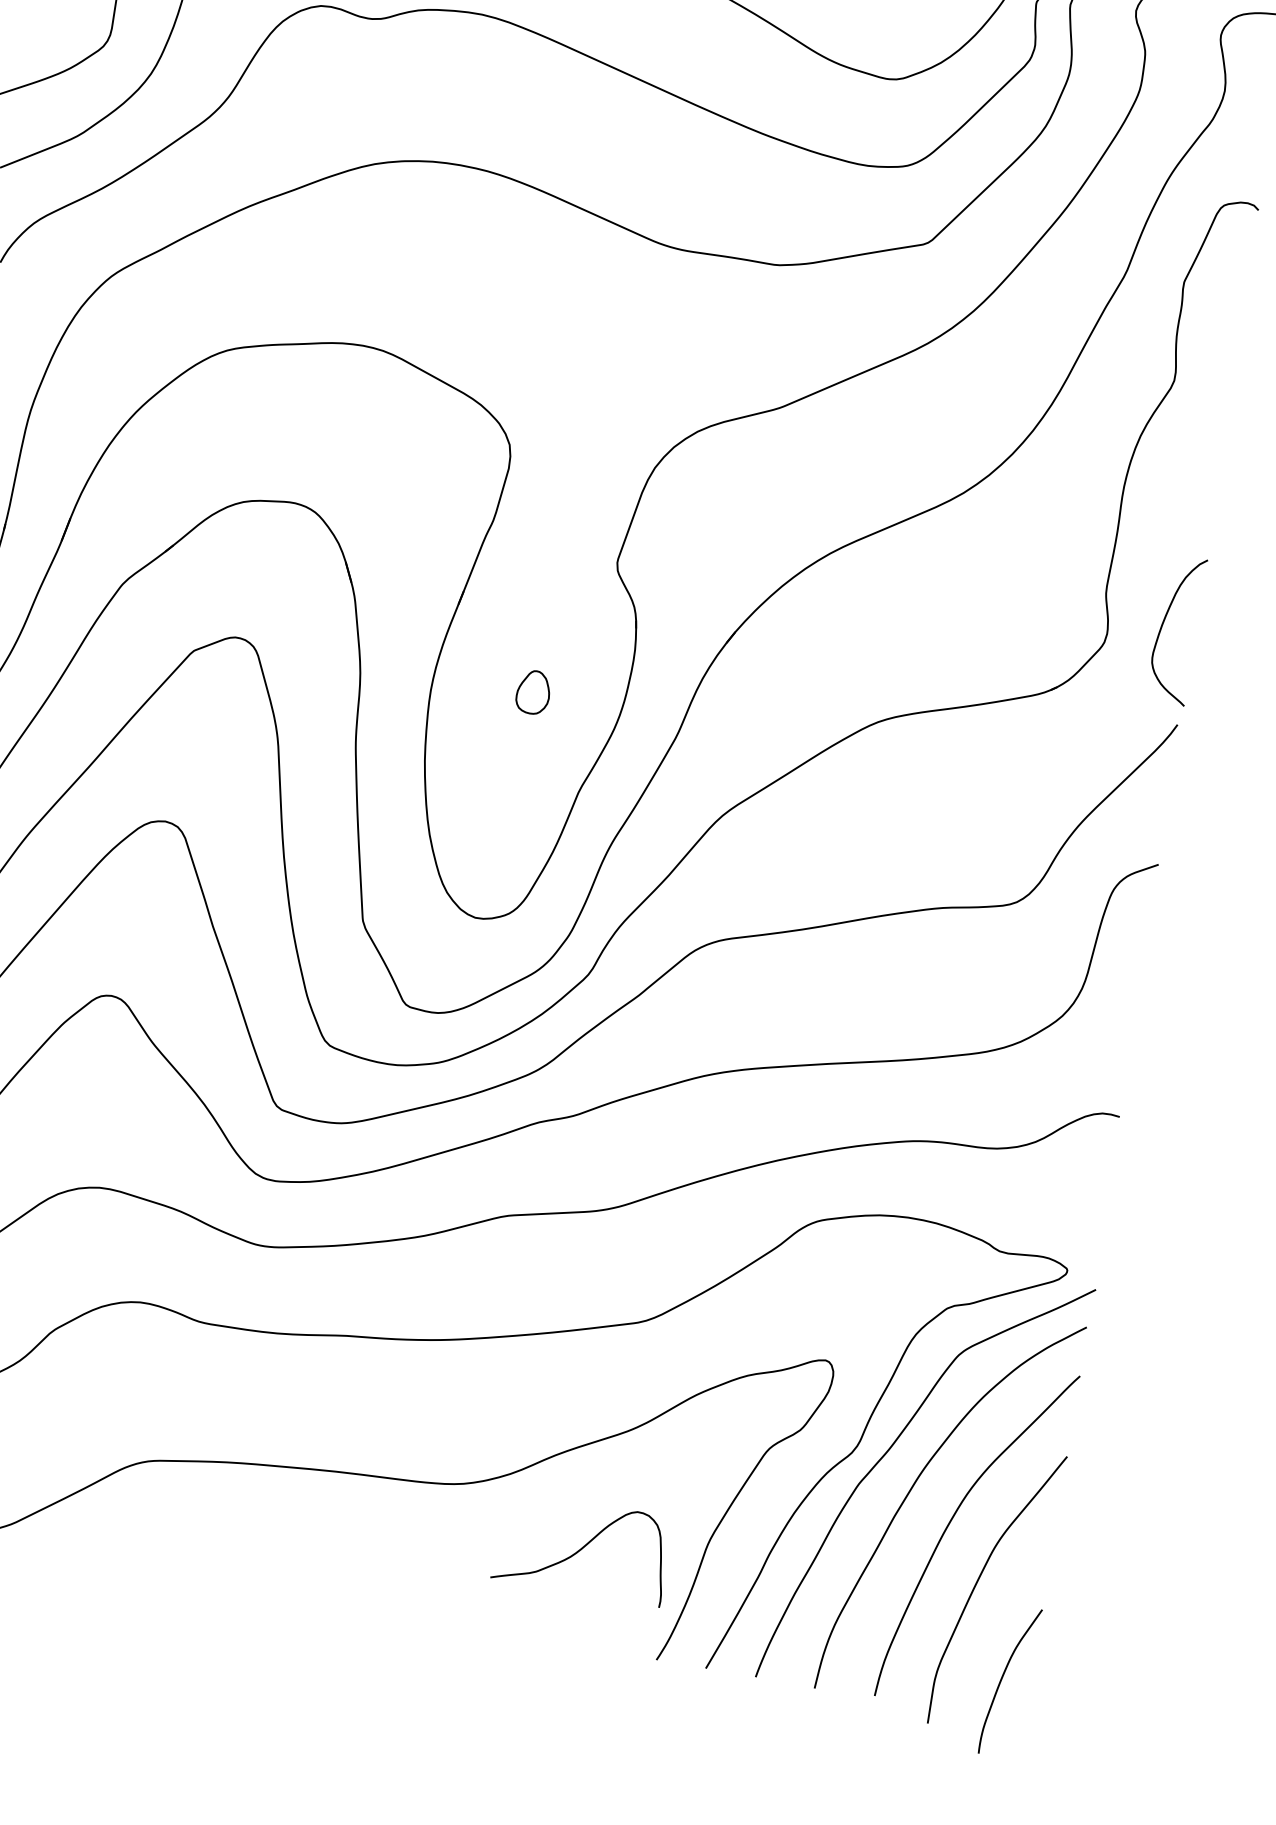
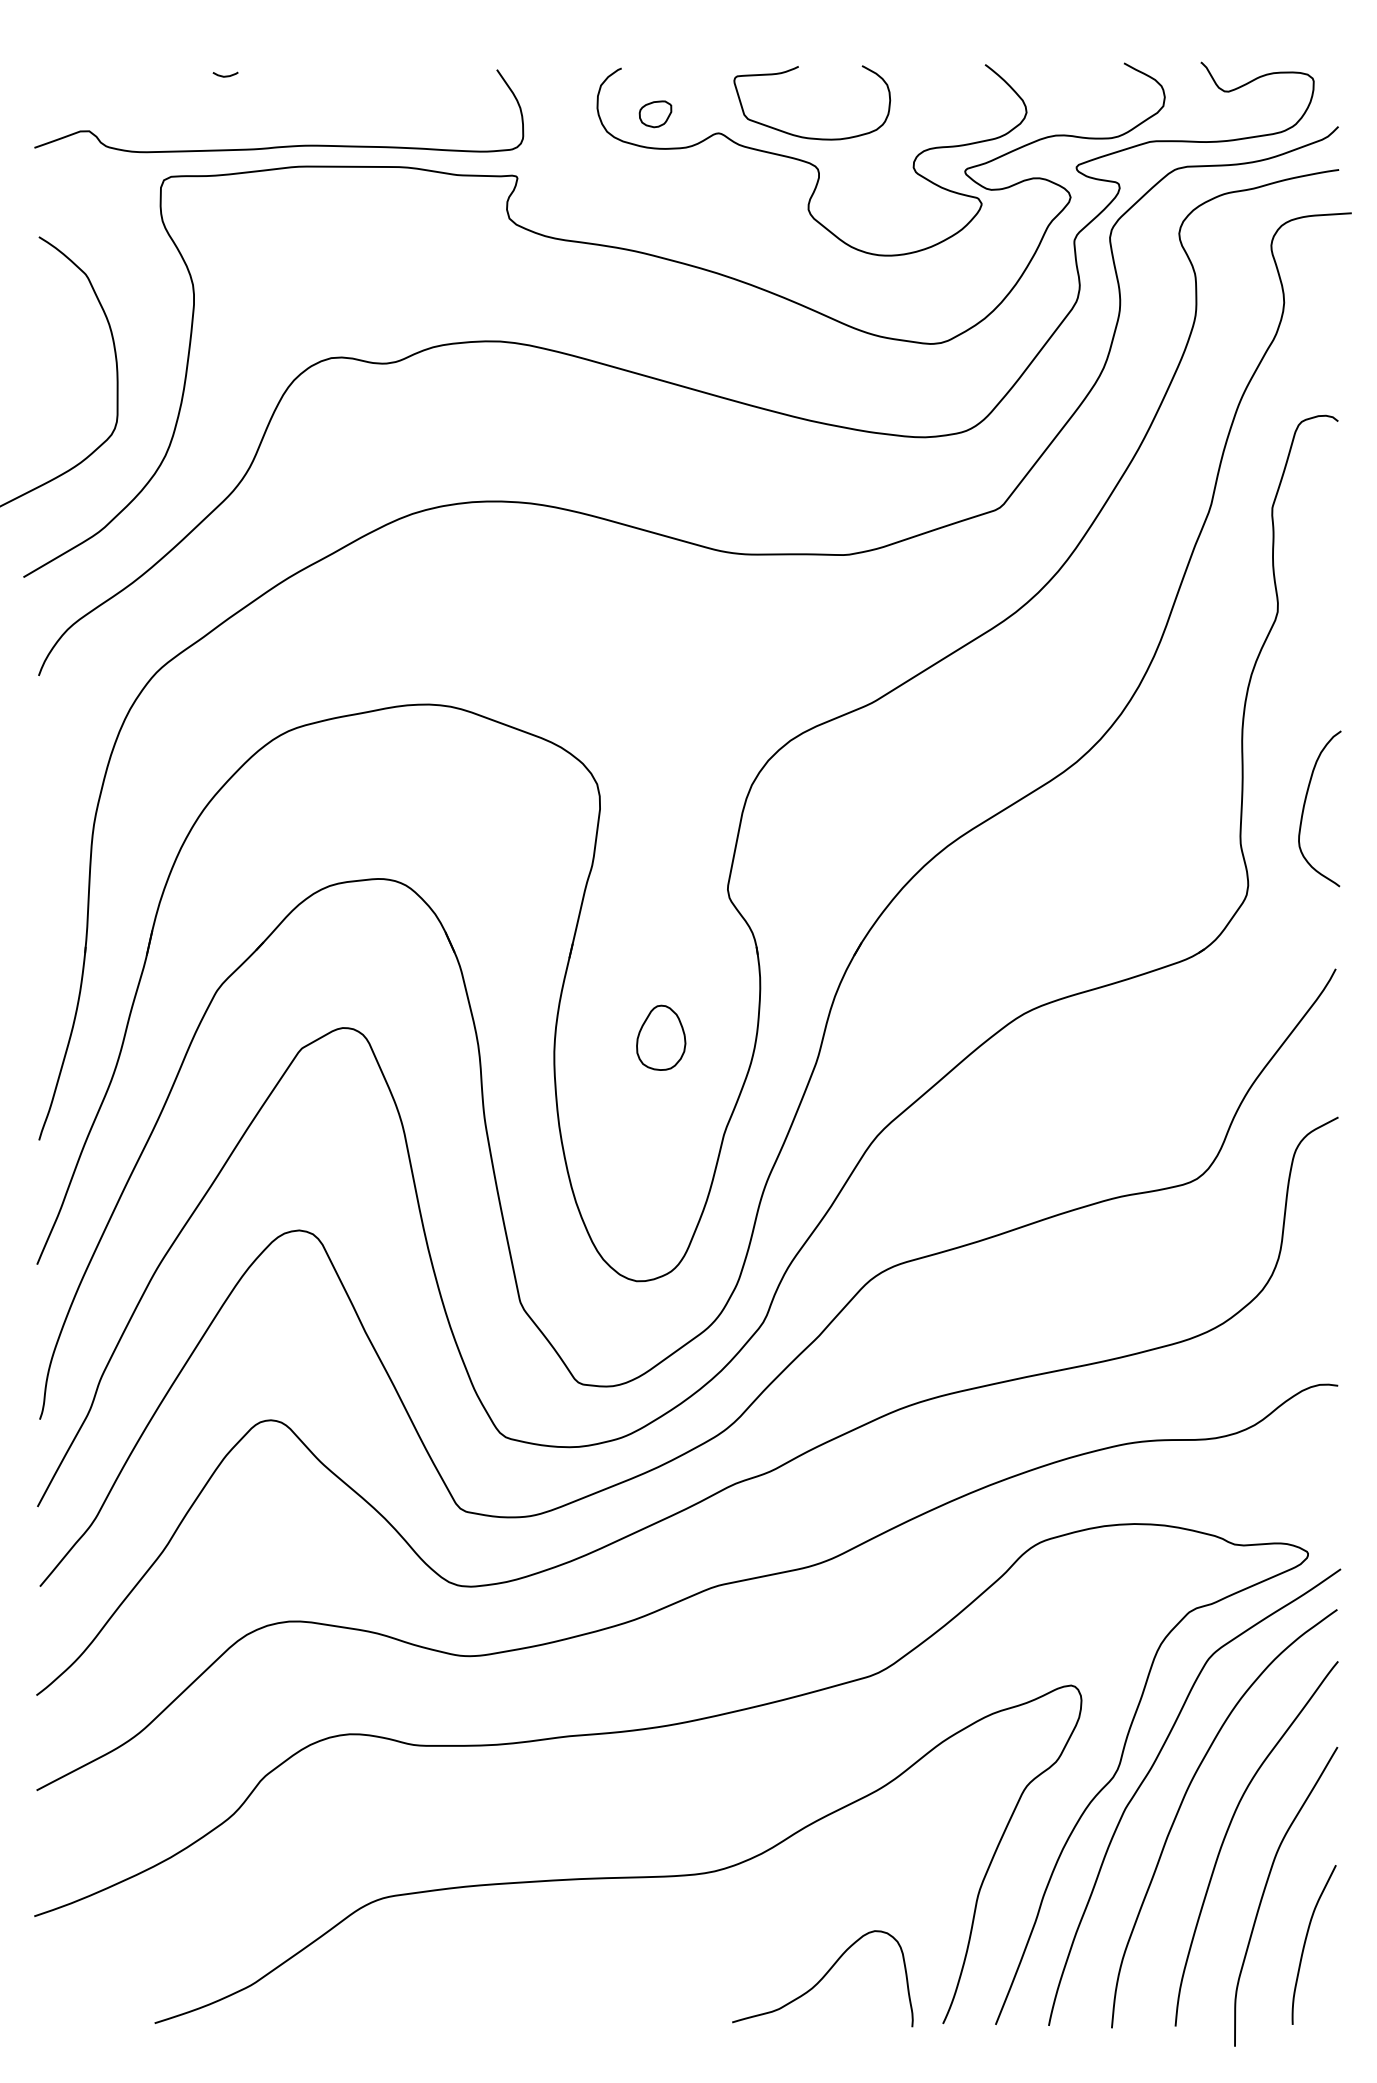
curve: (1163, 624) -> (1305, 804), moved
part: (533, 692) -> (661, 1037), size x1.43
curve: (581, 1549) -> (822, 1978), moved
curve: (1003, 1677) -> (1306, 1941), moved

